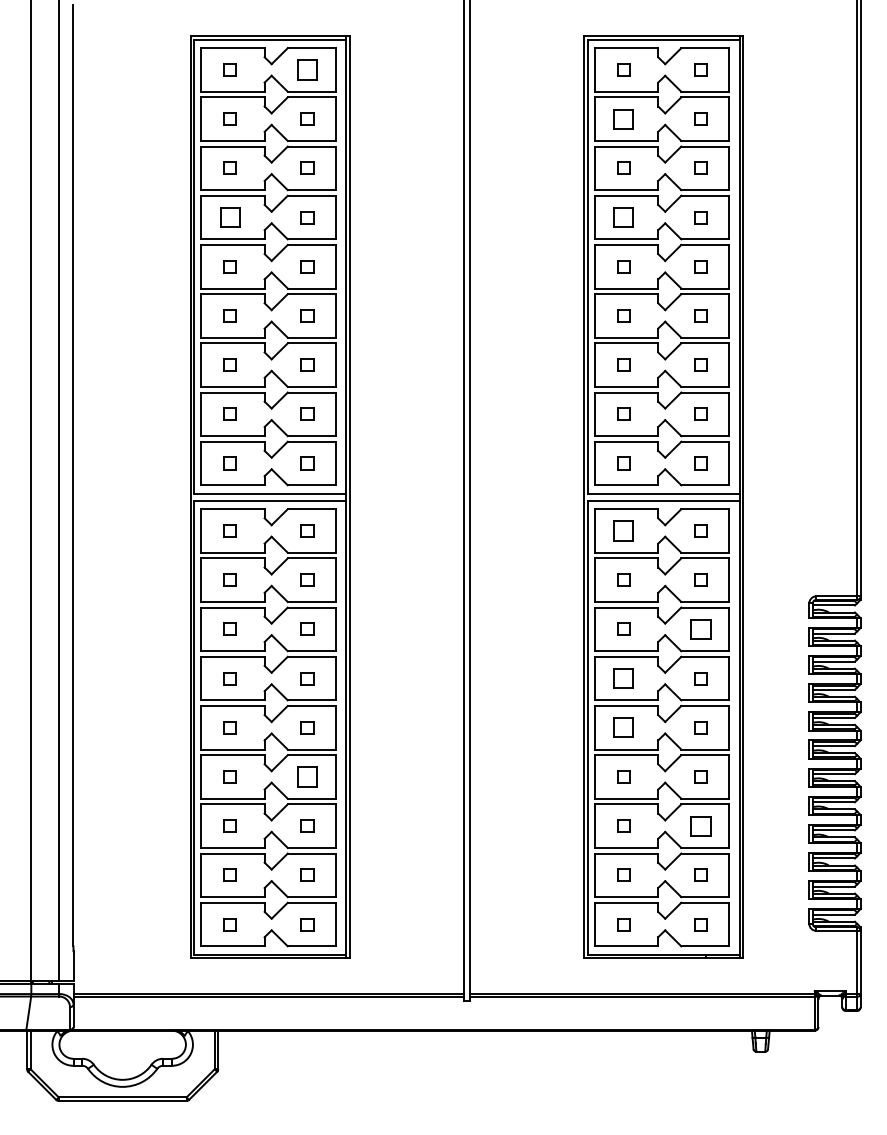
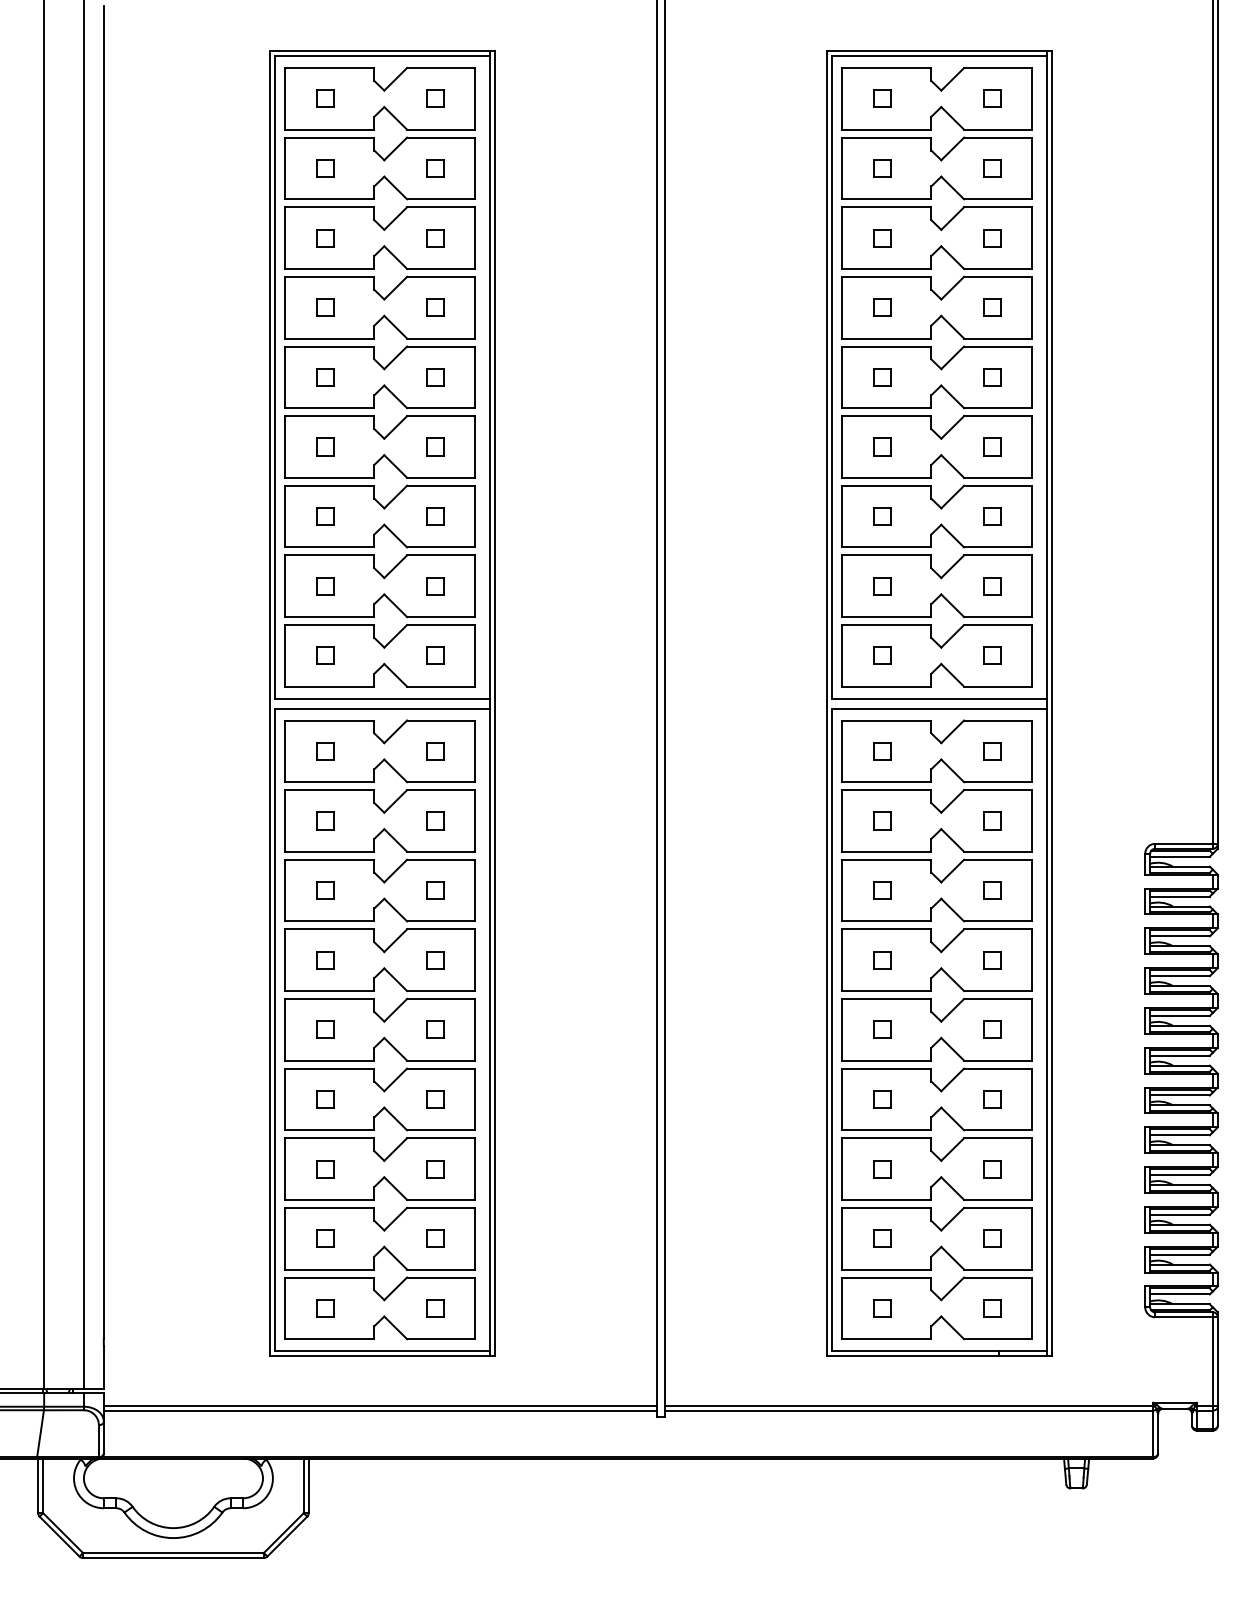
part: (307, 69) -> (435, 98), size x0.62
part: (623, 118) -> (882, 167), size x0.62
part: (229, 217) -> (324, 307), size x0.62
part: (623, 217) -> (882, 307), size x0.62
part: (623, 530) -> (882, 750), size x0.62
part: (700, 628) -> (991, 889), size x0.62
part: (623, 678) -> (882, 960), size x0.62
part: (623, 727) -> (882, 1029), size x0.62
part: (307, 776) -> (435, 1098), size x0.62
part: (700, 825) -> (991, 1168), size x0.62

